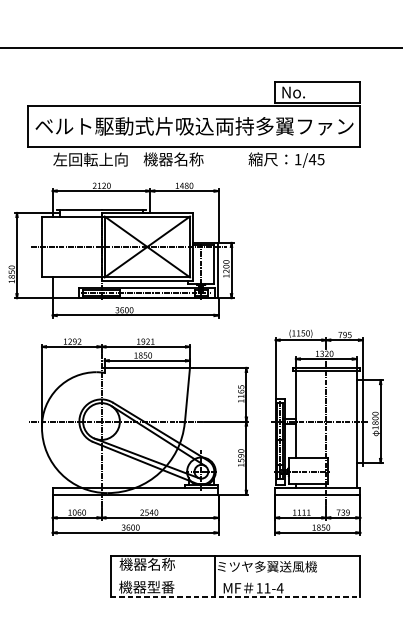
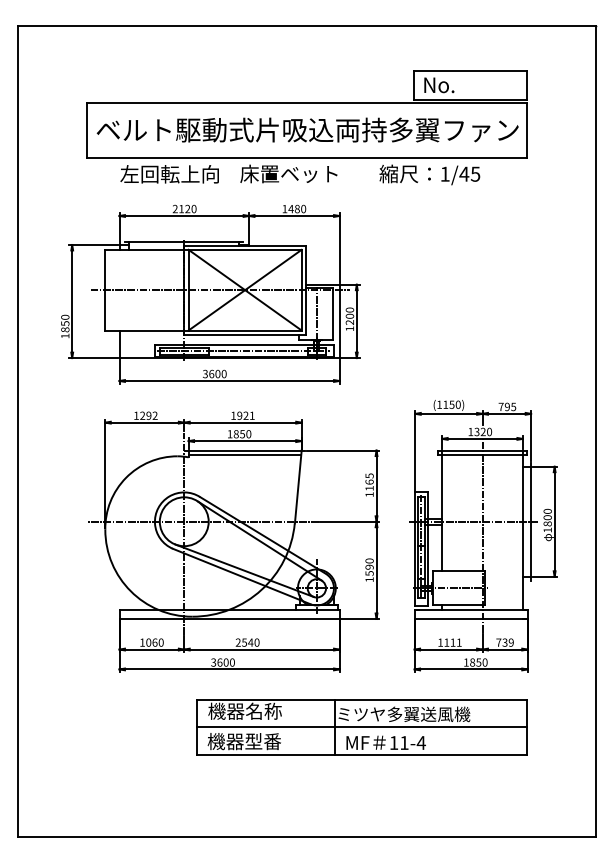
text: (180, 159) -> (288, 173), 機器名称 -> 床置ベット
line: (146, 370) -> (244, 454), added
line: (235, 576) -> (361, 727), added
line: (235, 596) -> (361, 754), dashed -> solid

